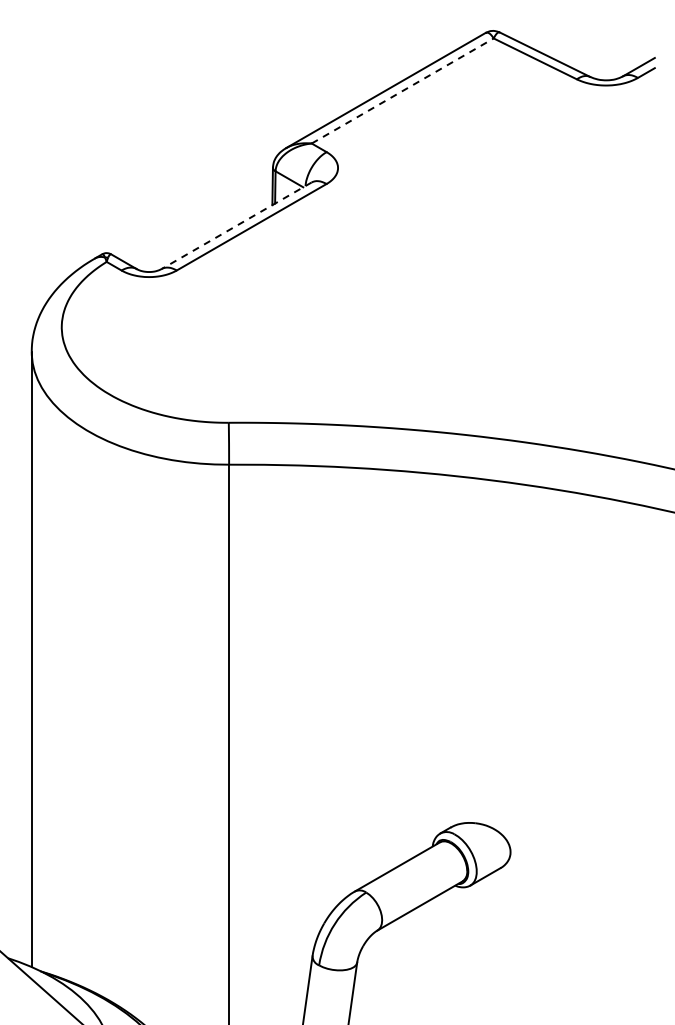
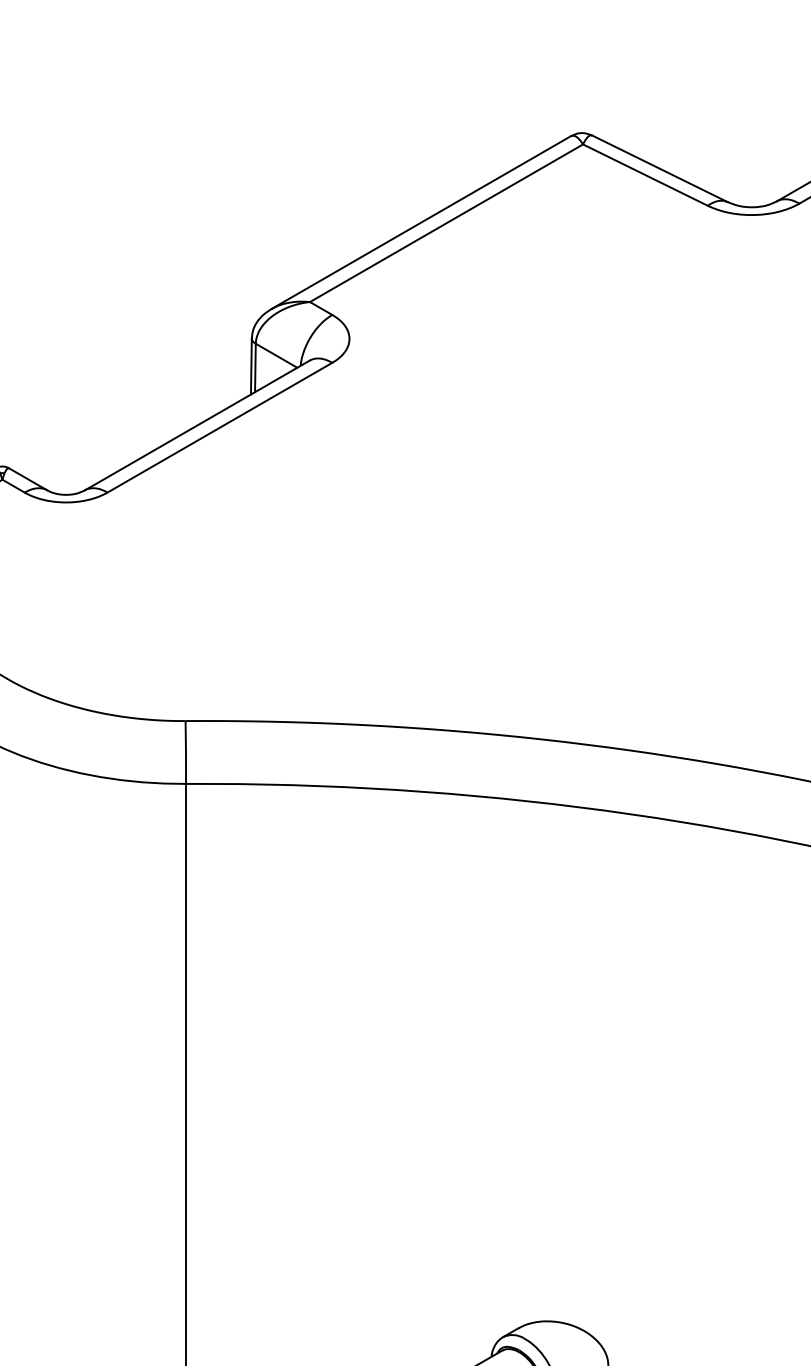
line: (403, 90) -> (447, 222), dashed -> solid
line: (236, 226) -> (197, 426), dashed -> solid

